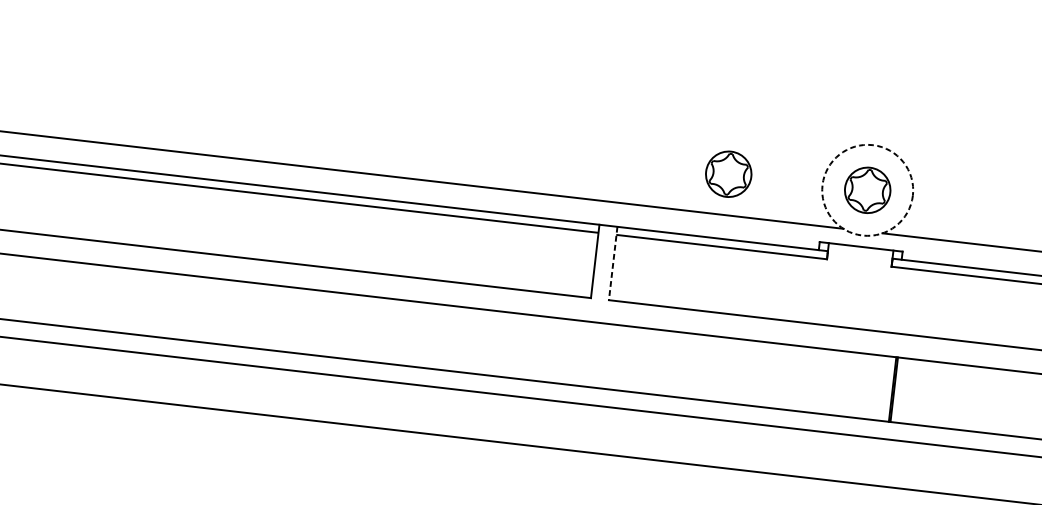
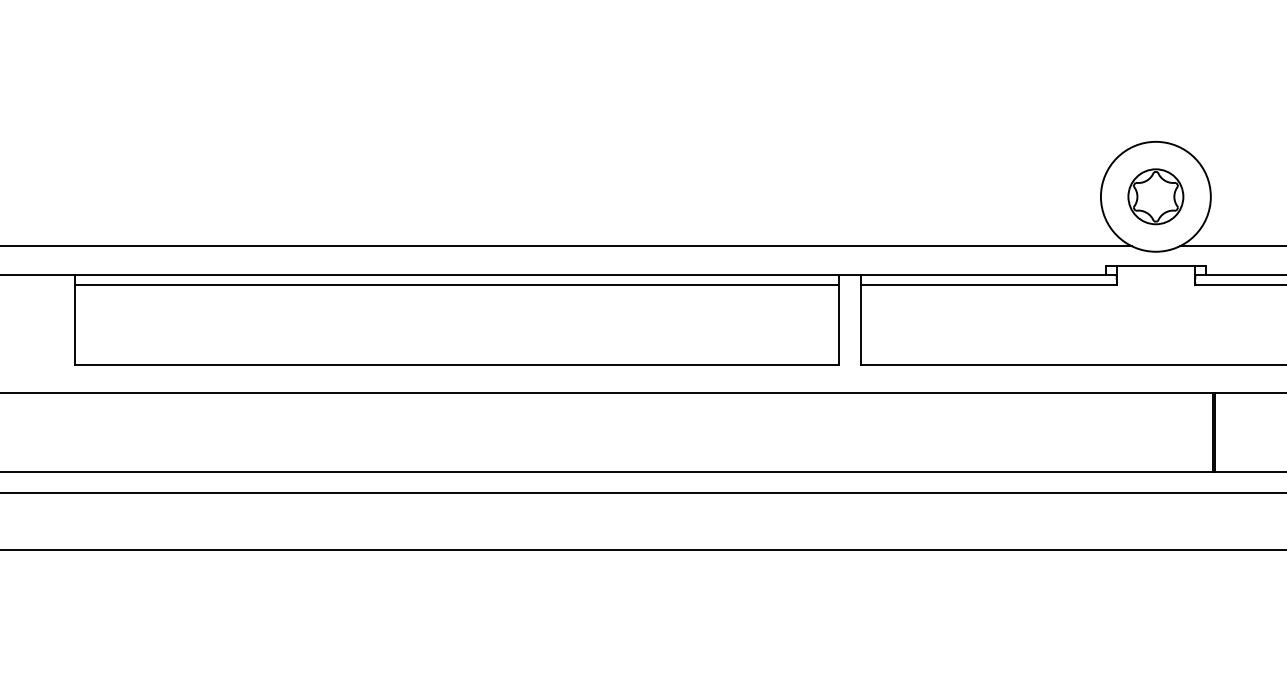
part: (728, 173) -> (986, 196), removed
circle: (867, 190) -> (1155, 196), dashed -> solid
line: (613, 263) -> (860, 319), dashed -> solid

